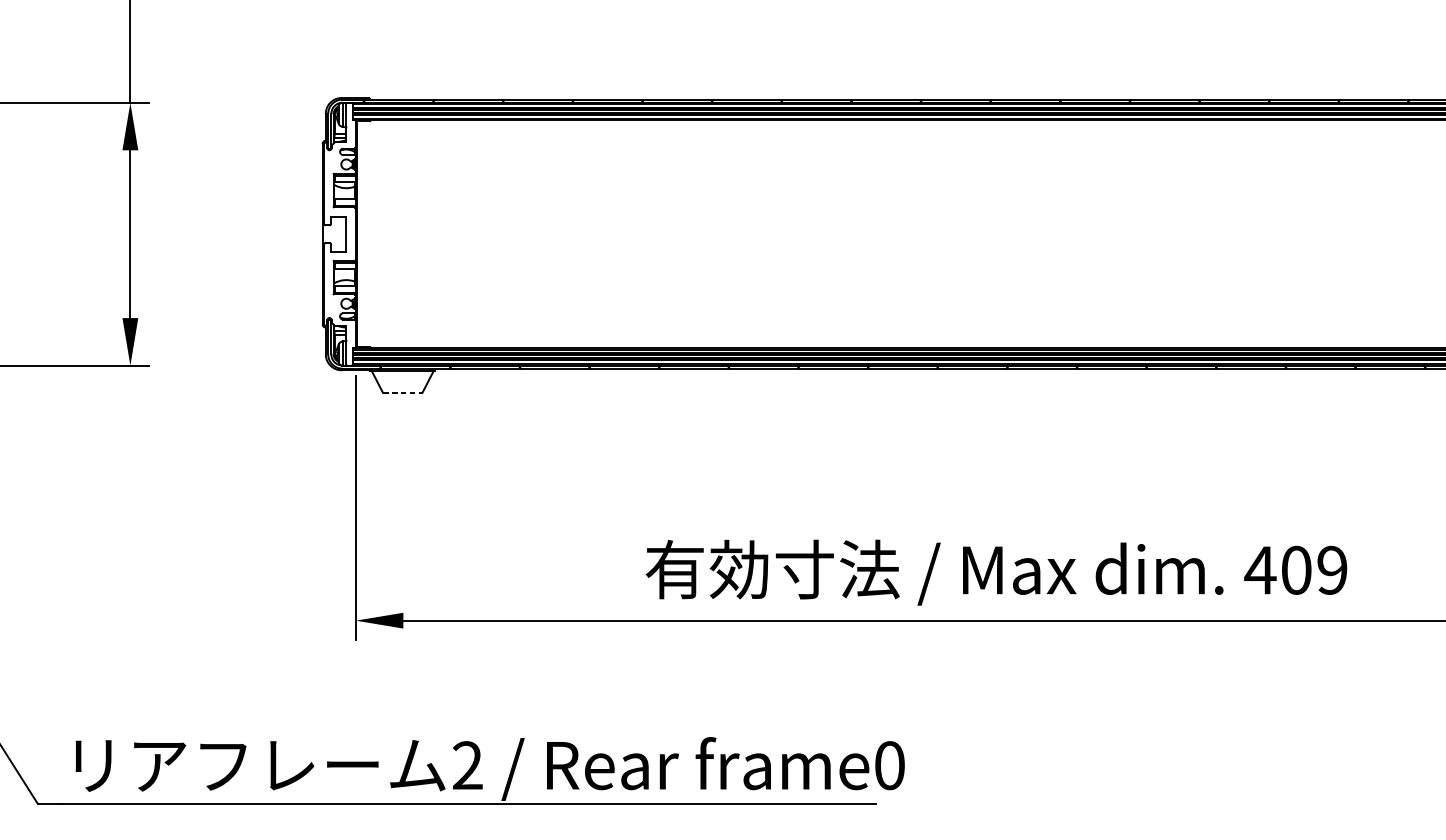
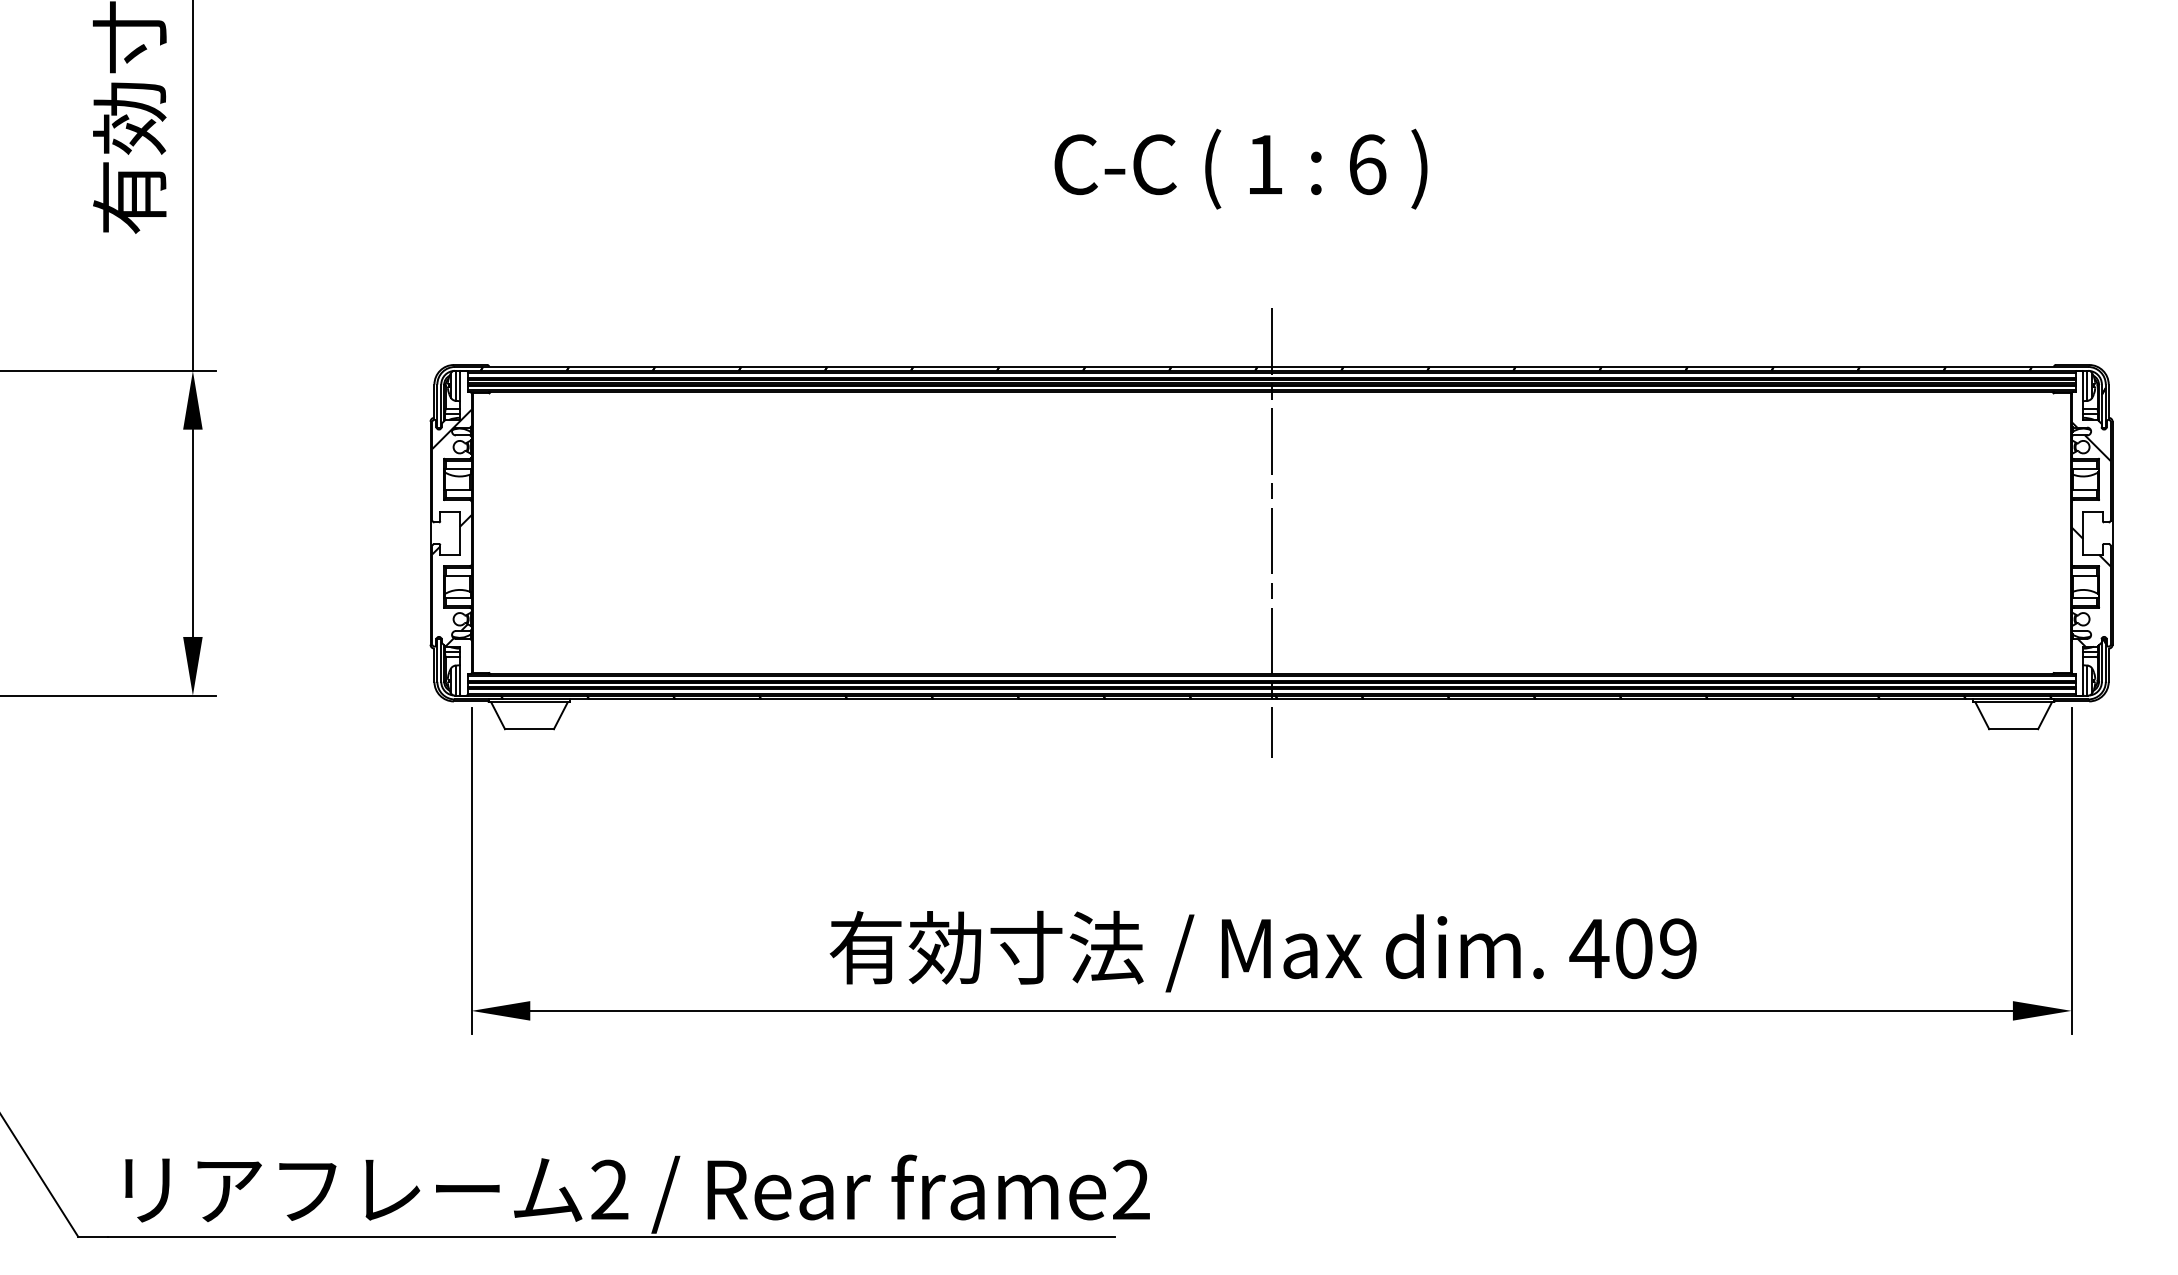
hatch: (339, 229) -> (451, 527), added
line: (1003, 234) -> (1271, 533), added
line: (402, 392) -> (529, 729), dashed -> solid
text: (889, 765) -> (1131, 1189), frame0 -> frame2

